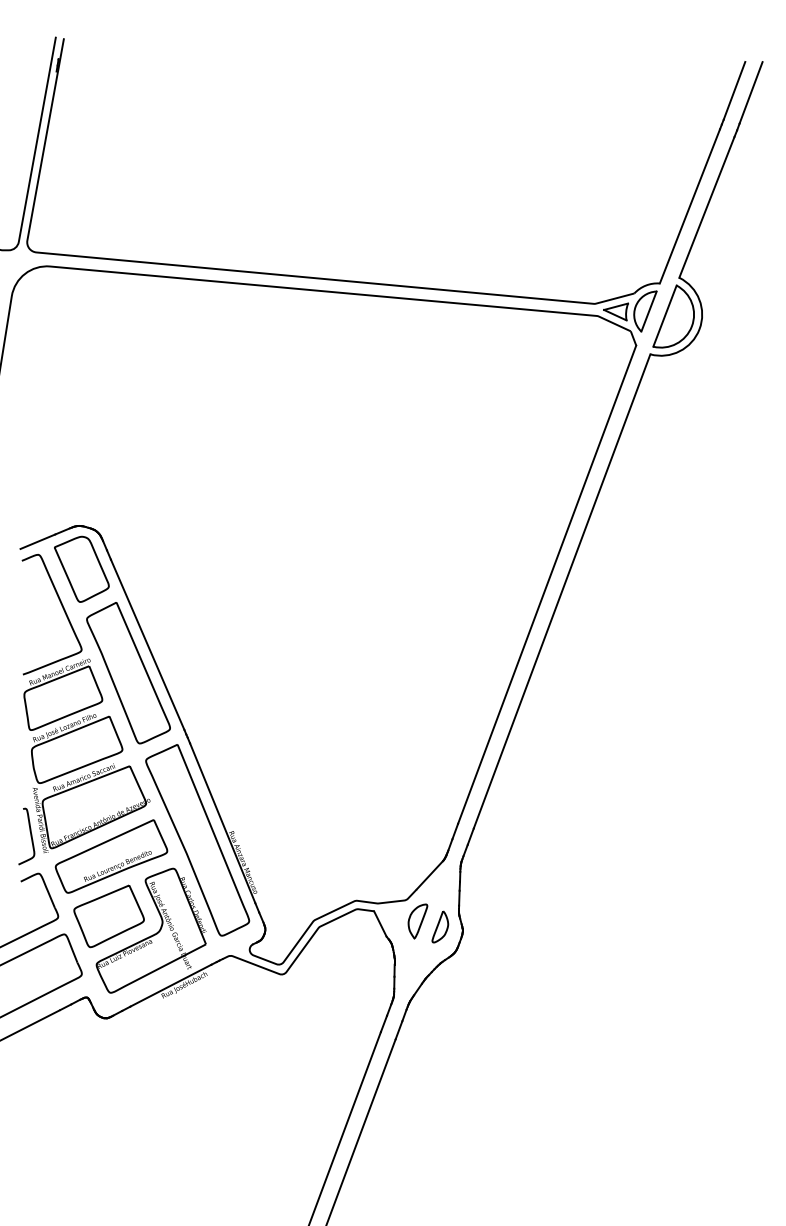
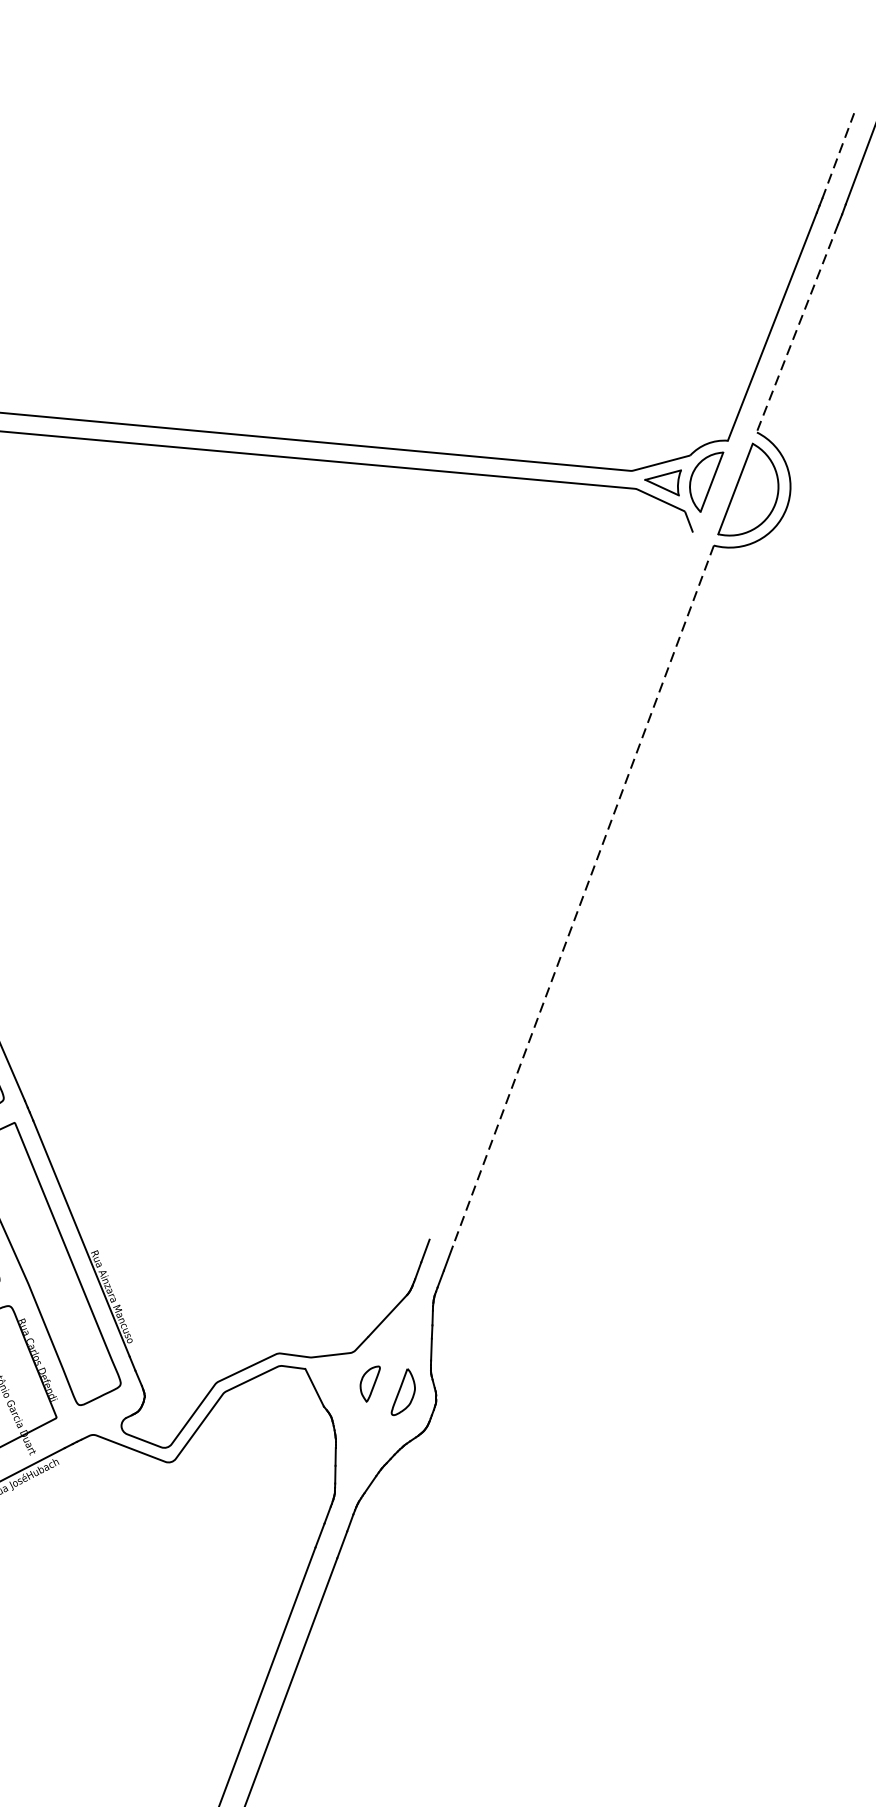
line: (734, 90) -> (838, 155), solid -> dashed
line: (706, 207) -> (796, 328), solid -> dashed
line: (547, 584) -> (561, 885), removed
line: (561, 591) -> (582, 896), solid -> dashed
part: (417, 921) -> (369, 1384), size x0.7

